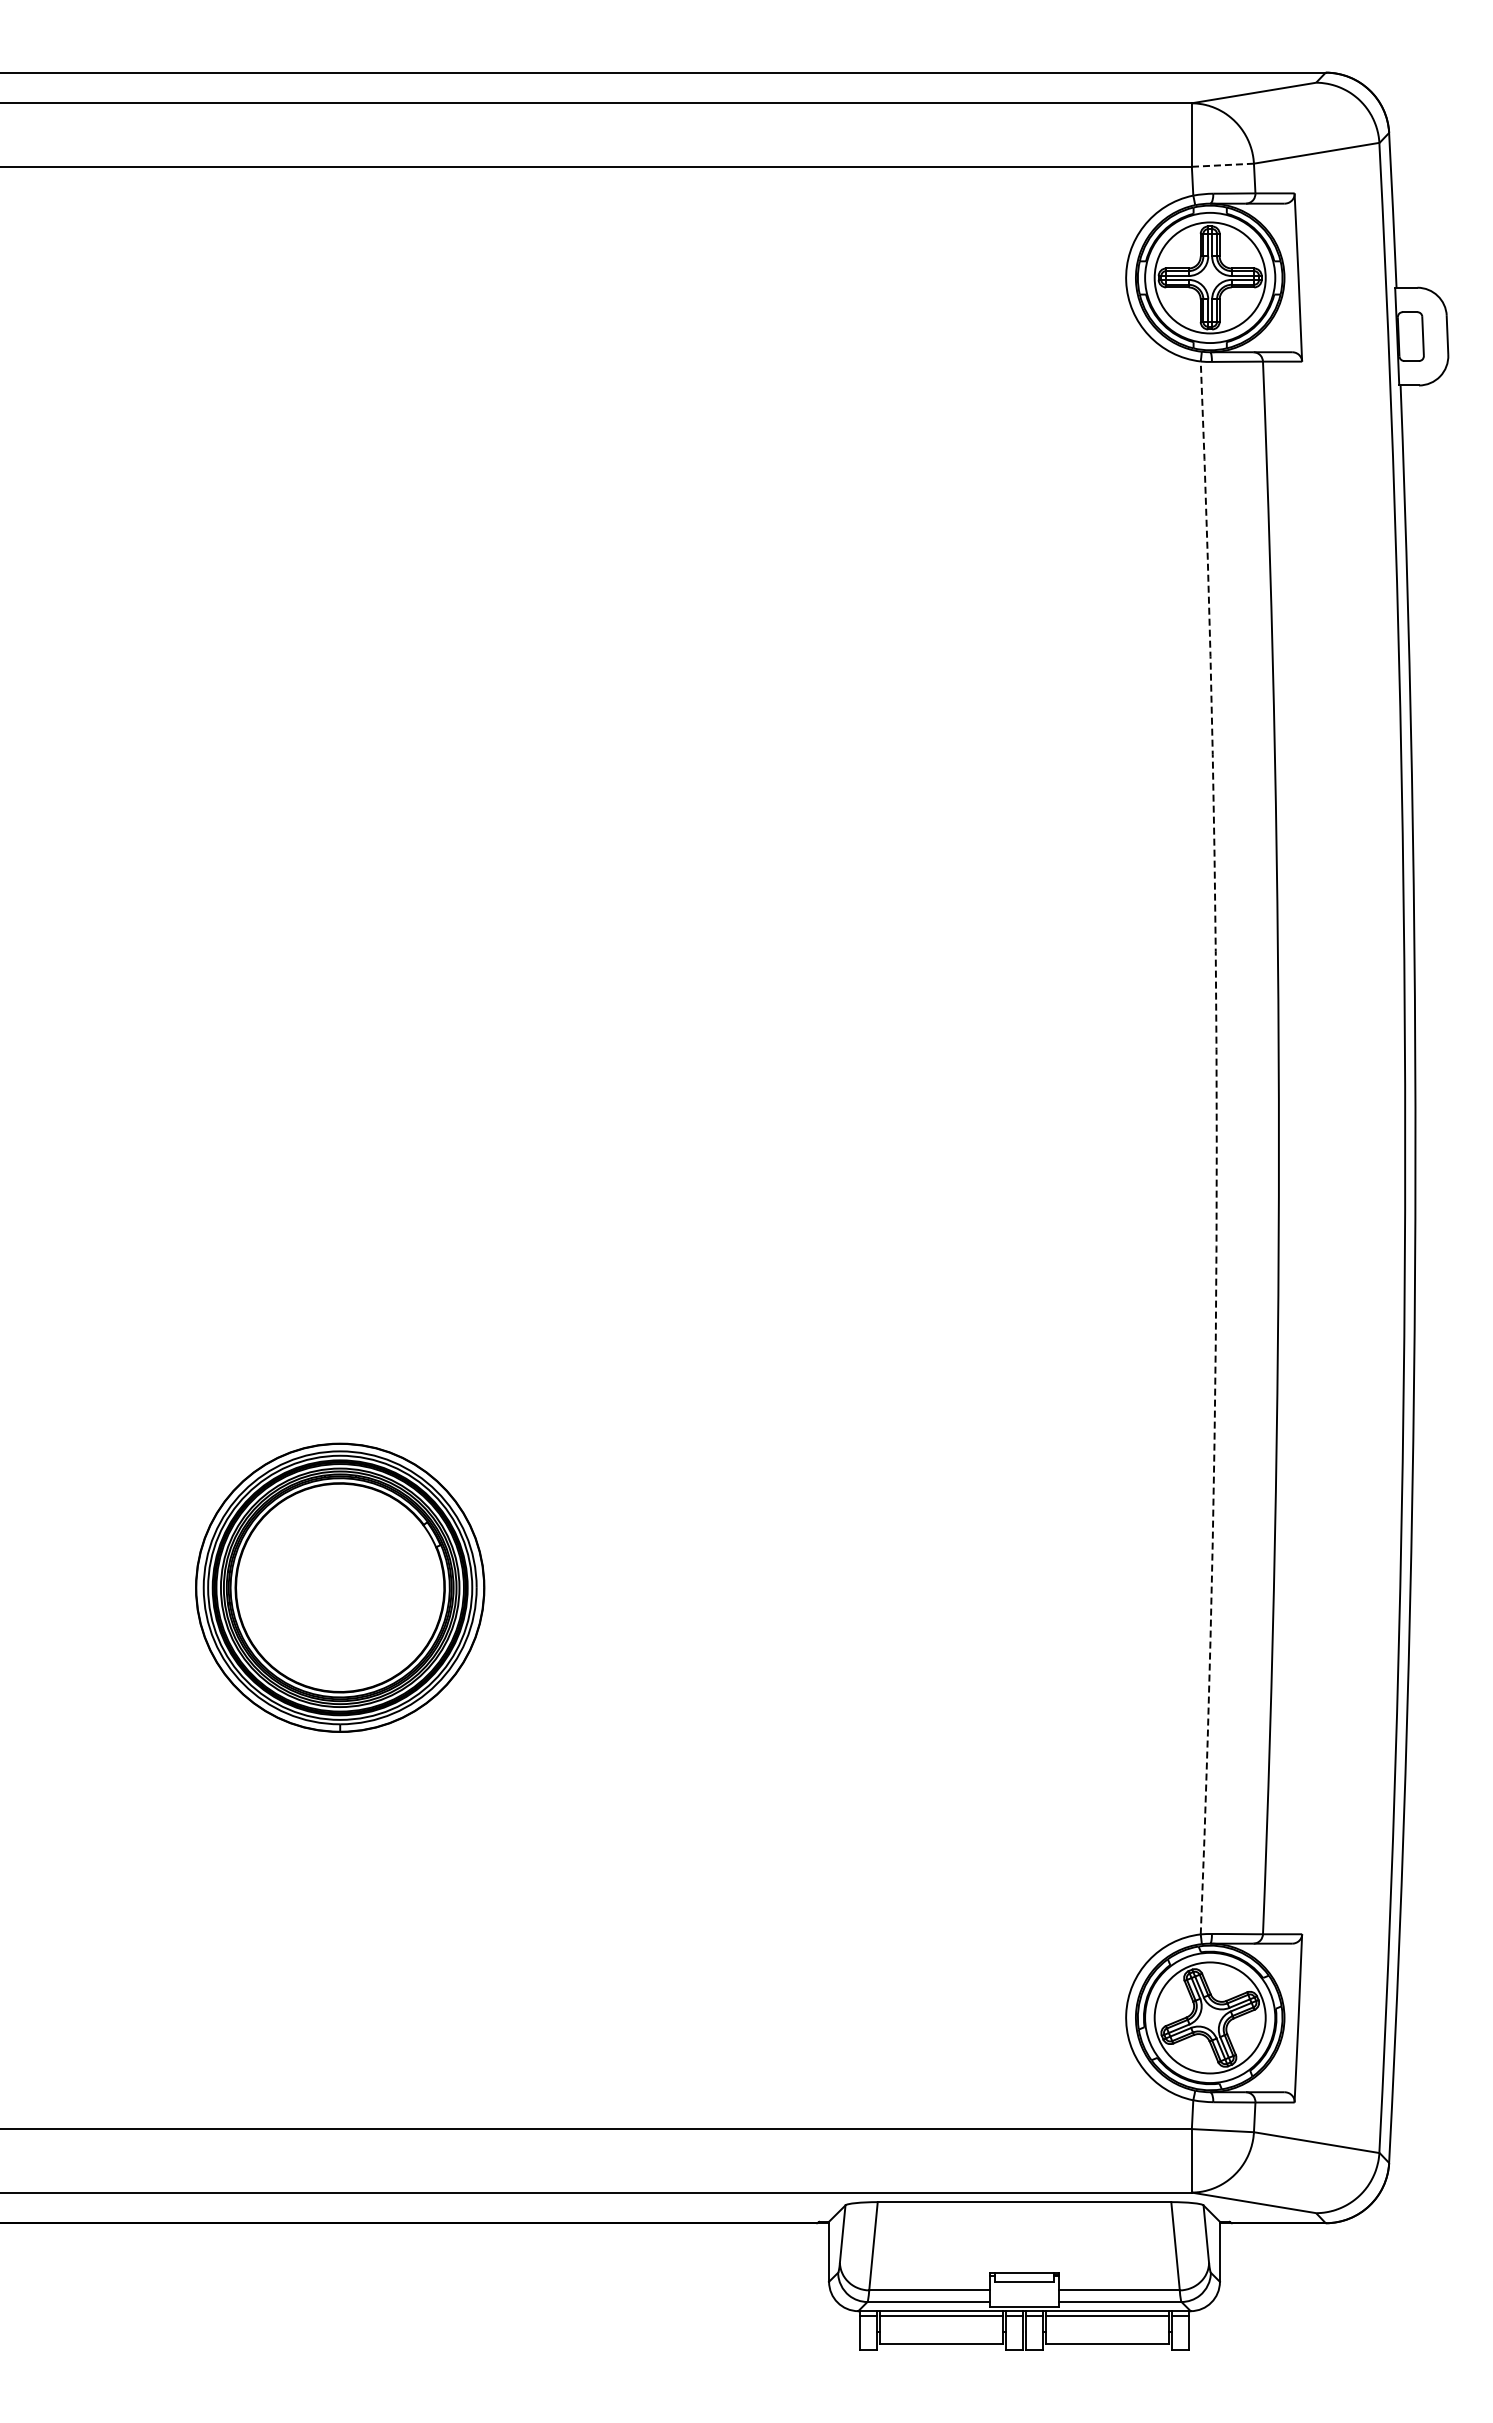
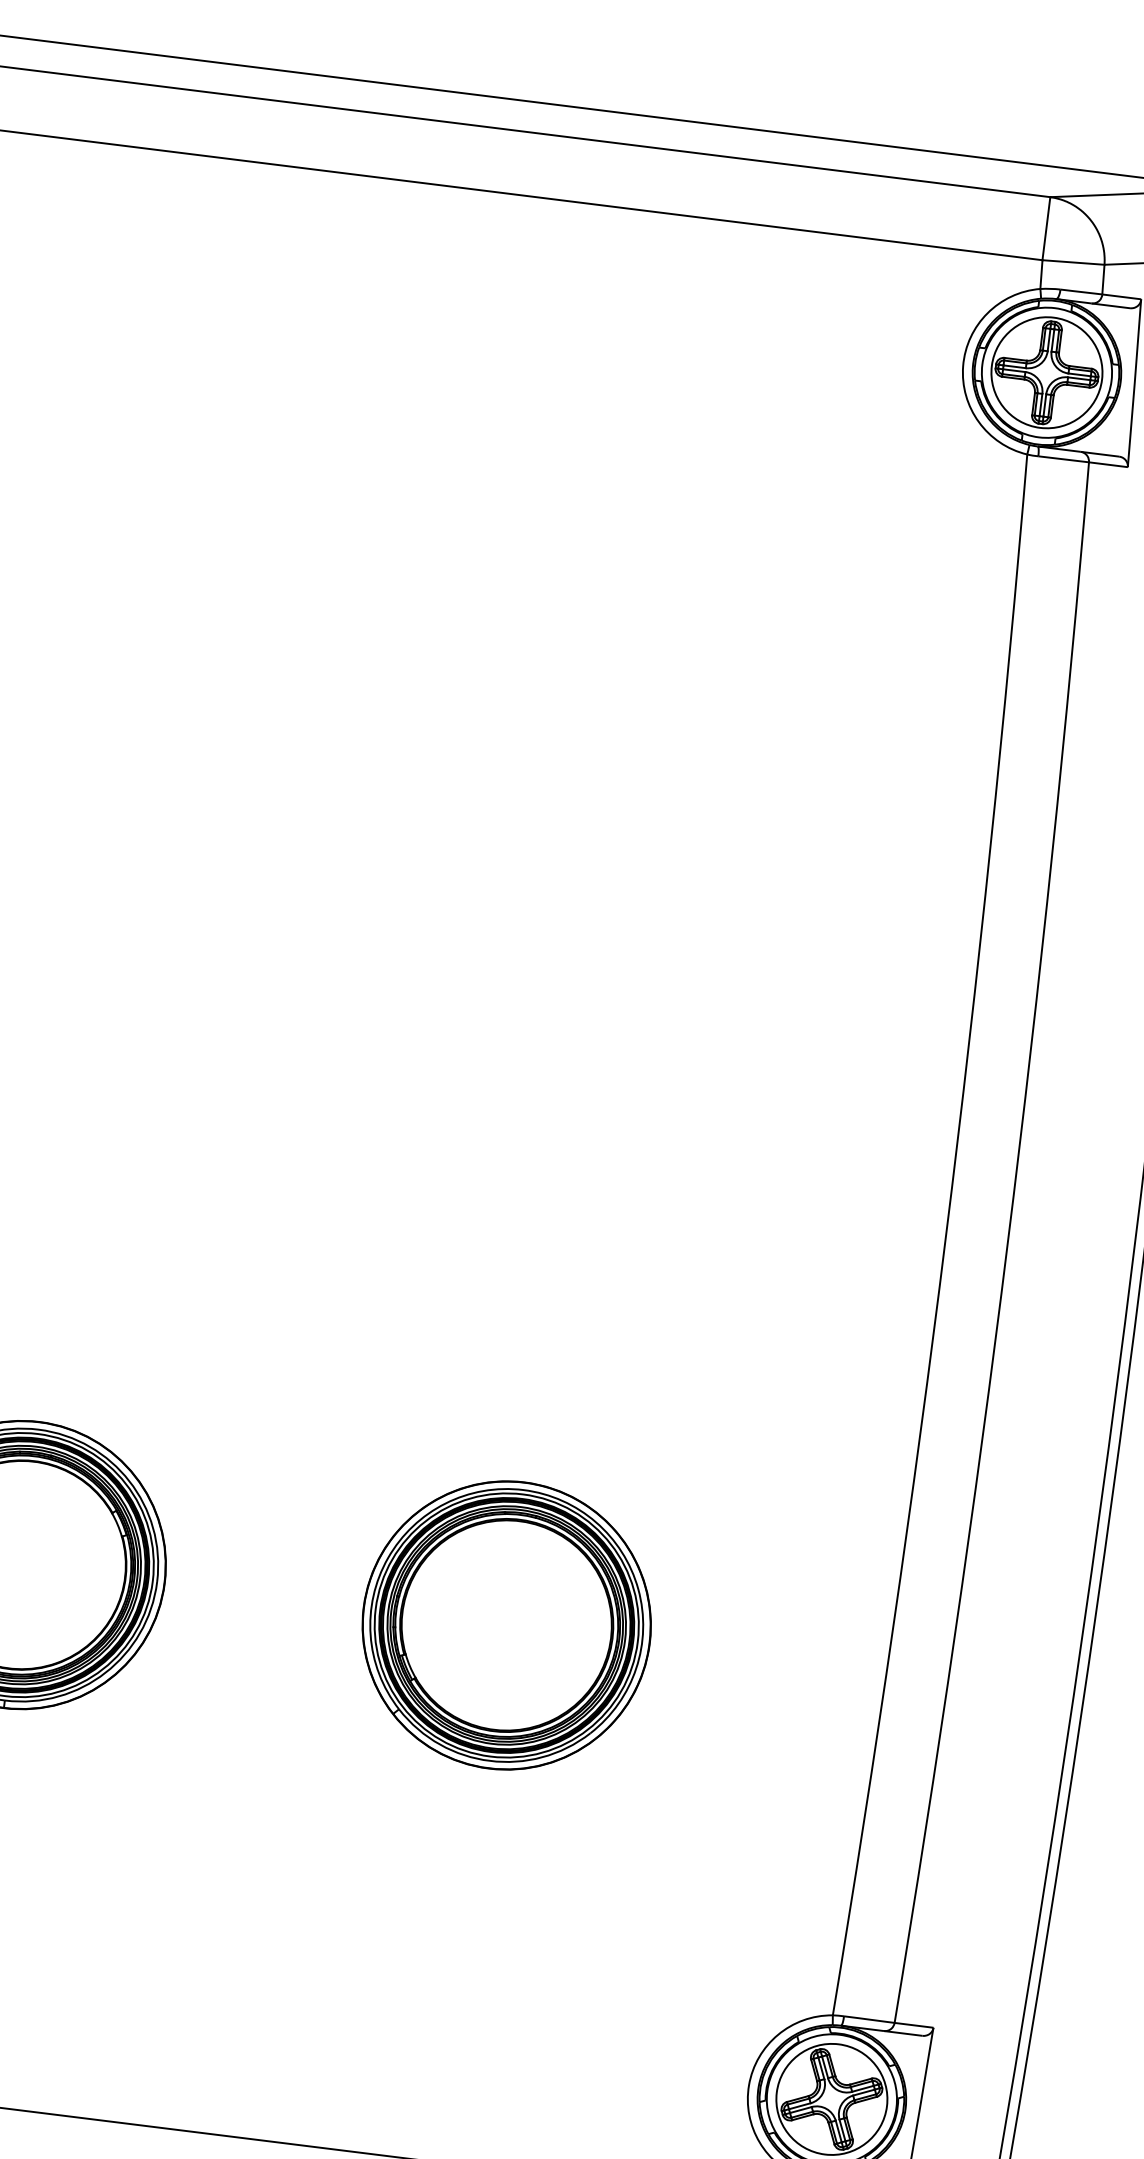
line: (1222, 165) -> (1073, 262), dashed -> solid
arc: (1216, 1147) -> (945, 1236), dashed -> solid
part: (828, 1587) -> (506, 1625), added

